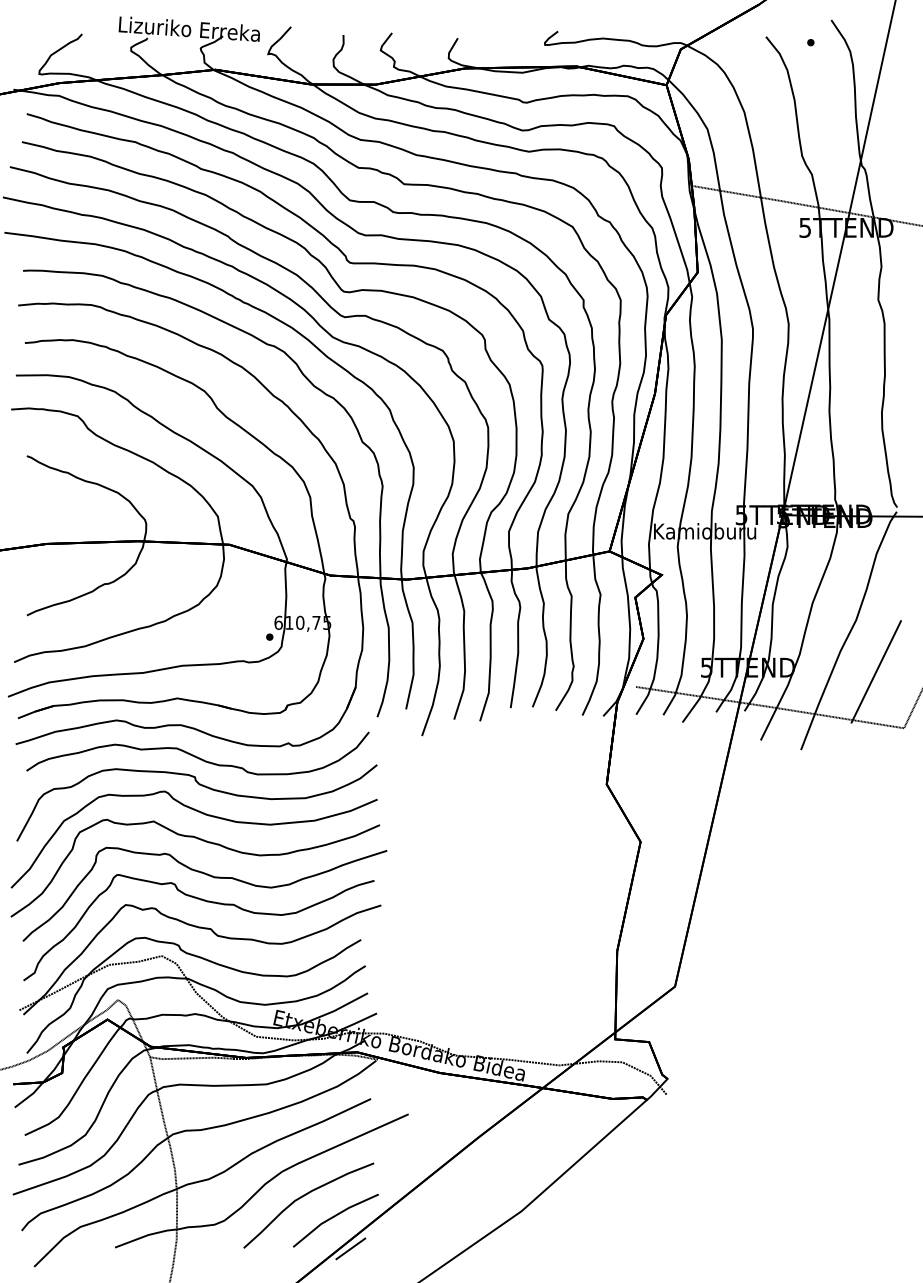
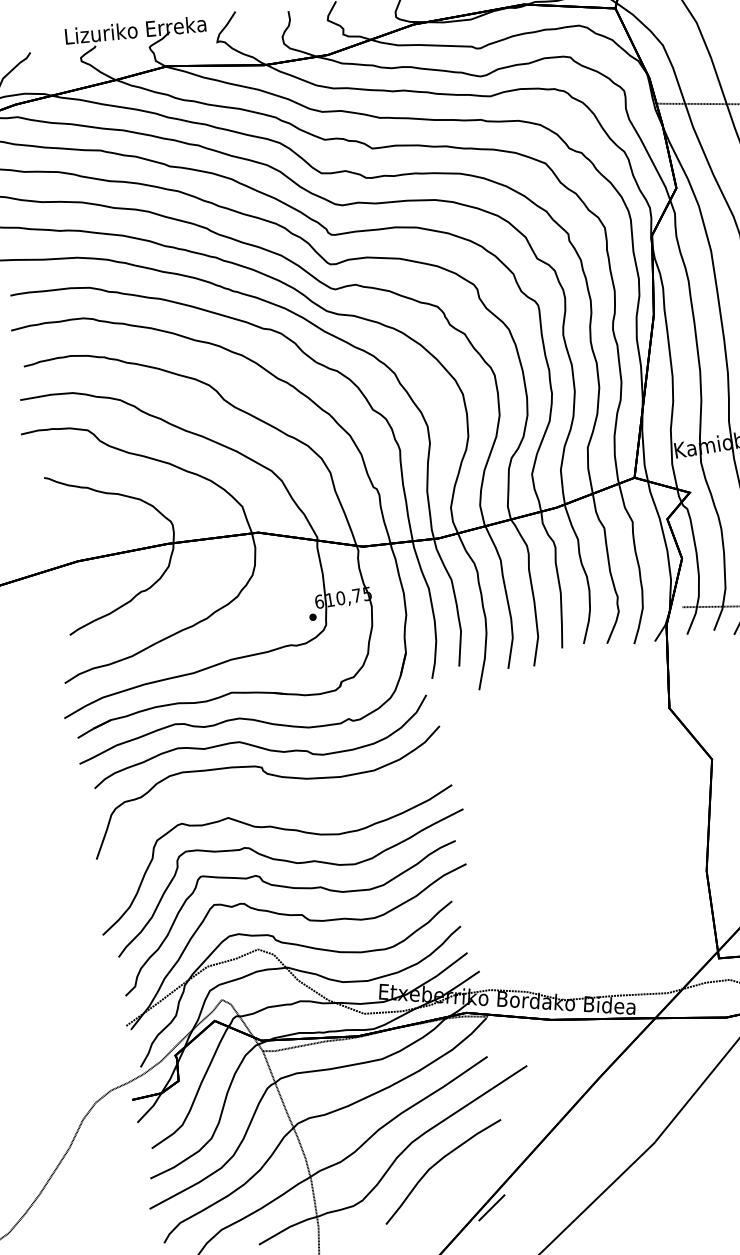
curve: (205, 815) -> (278, 803), removed
line: (334, 1217) -> (470, 1179), removed

